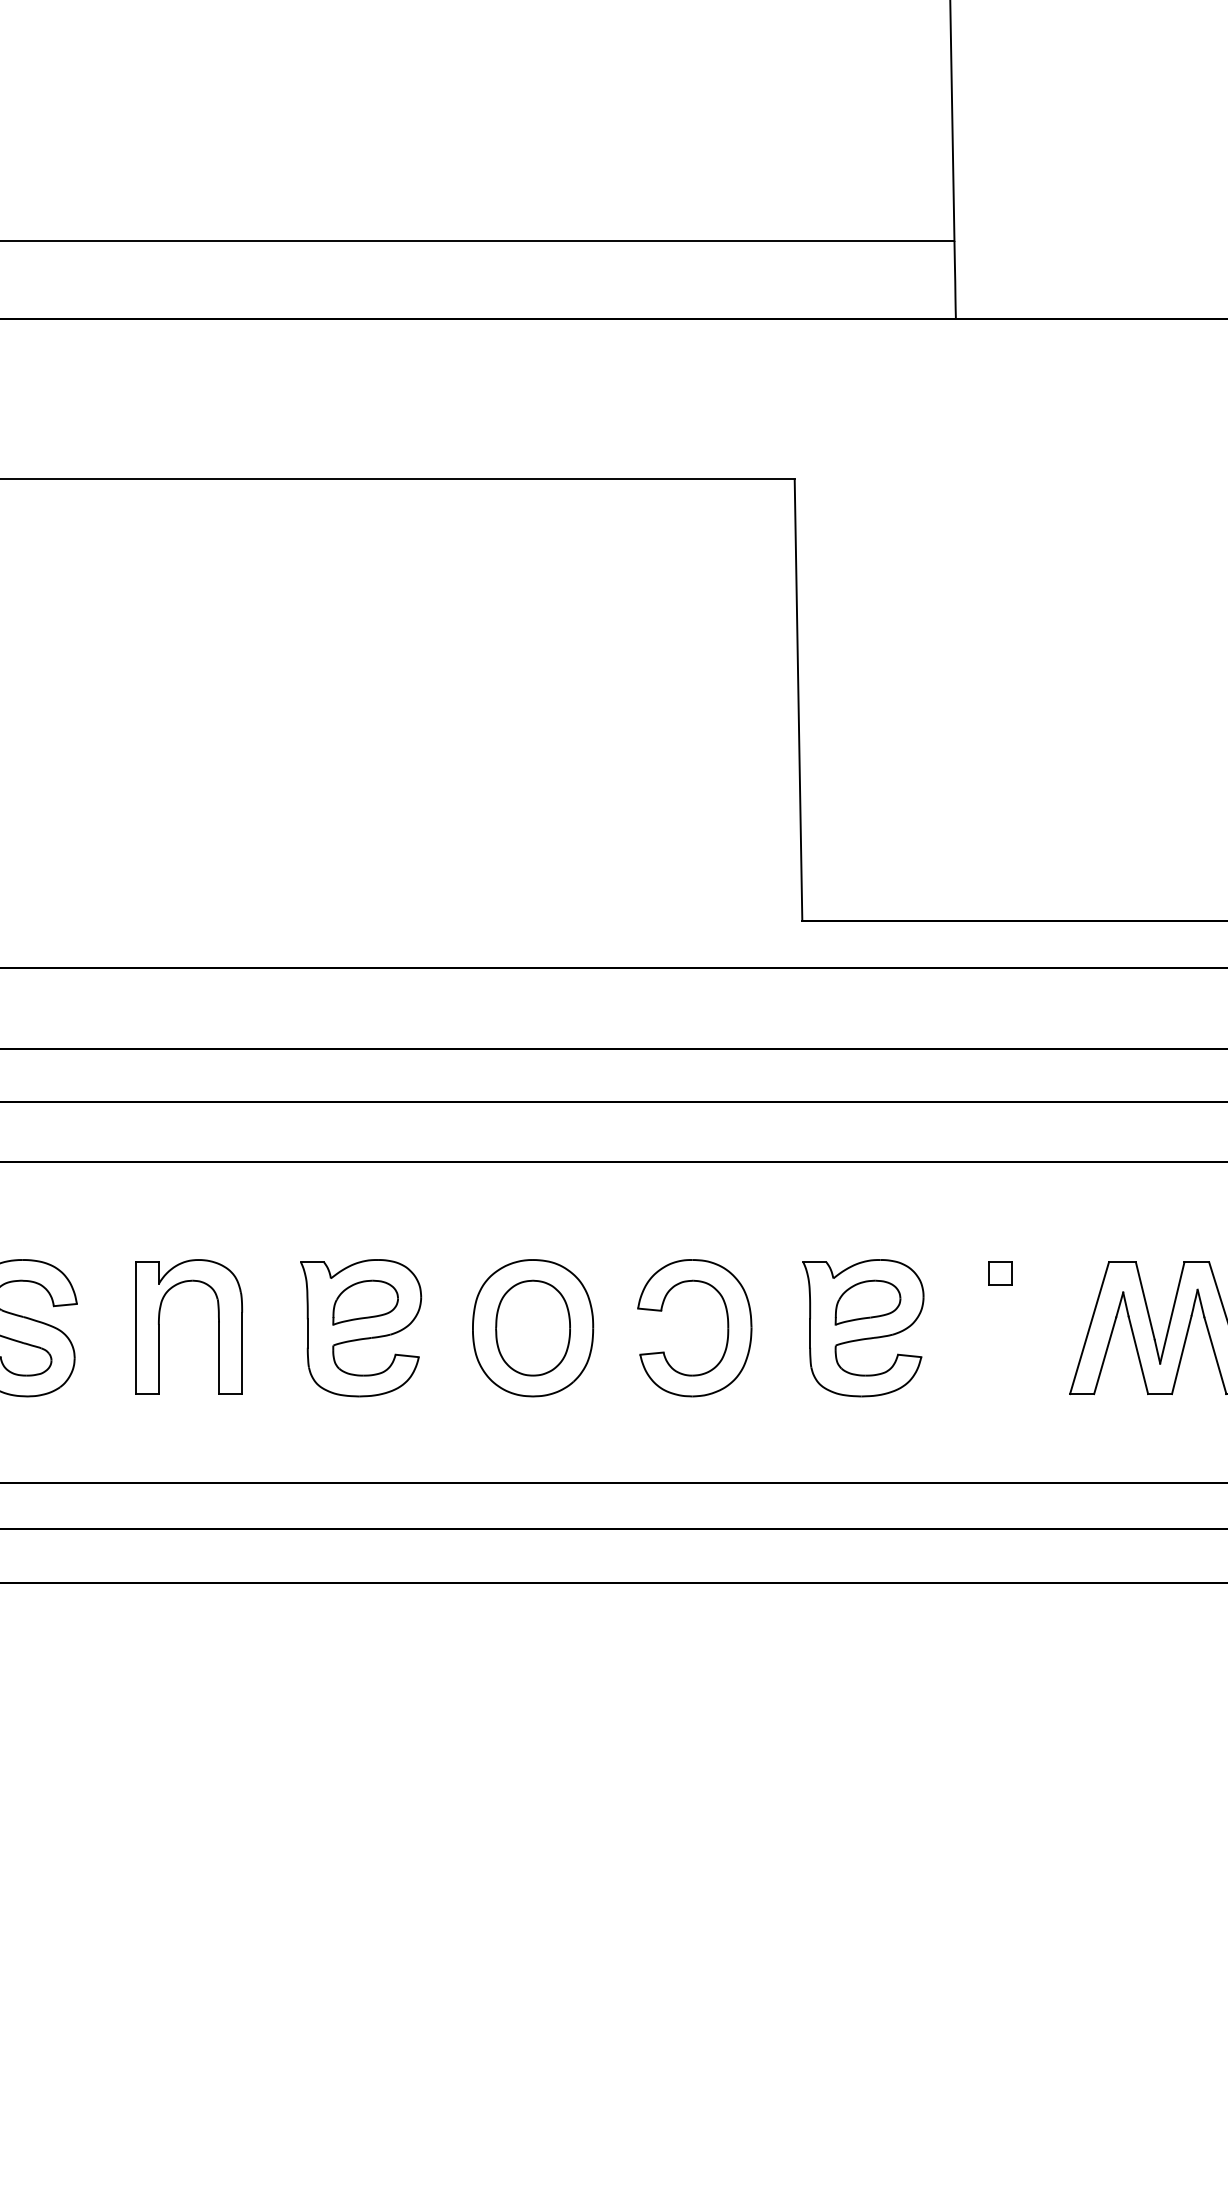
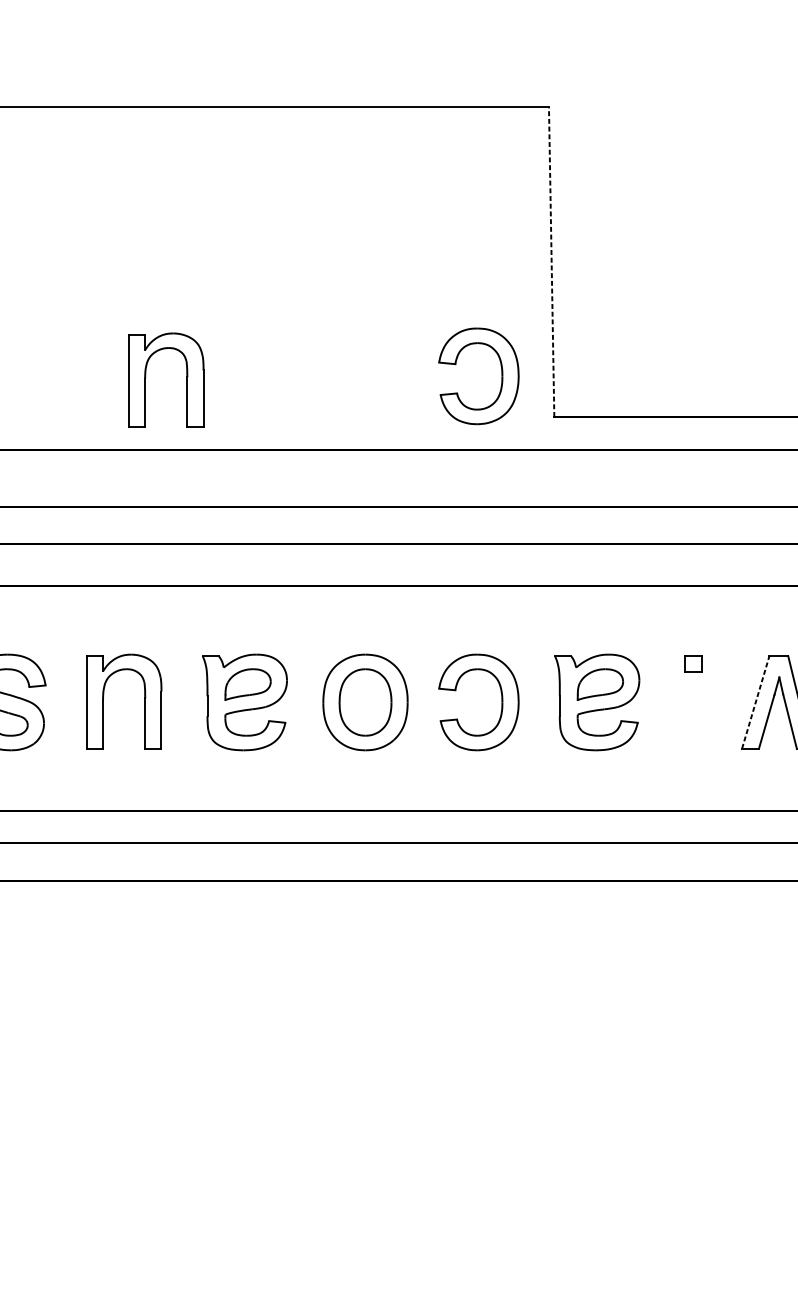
line: (798, 700) -> (551, 262), solid -> dashed
part: (727, 863) -> (501, 376), added
part: (219, 868) -> (145, 380), added
line: (1089, 1328) -> (755, 702), solid -> dashed

